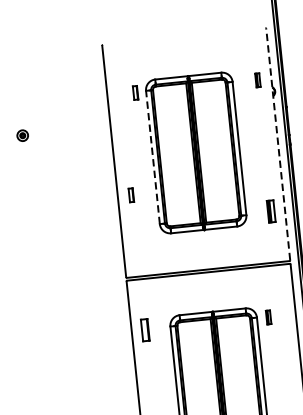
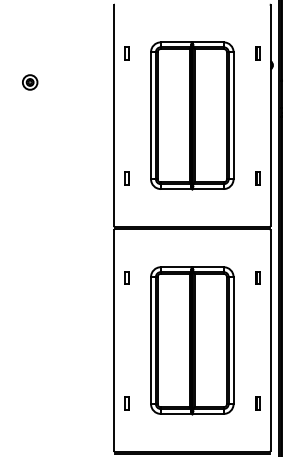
part: (135, 93) -> (126, 53), moved
part: (22, 135) -> (30, 82), size x1.43
line: (278, 144) -> (270, 115), dashed -> solid
line: (153, 157) -> (151, 115), dashed -> solid
part: (130, 195) -> (126, 178), moved
part: (271, 211) -> (257, 178), size x0.62
part: (268, 316) -> (257, 277), moved
part: (144, 329) -> (126, 277), size x0.62

